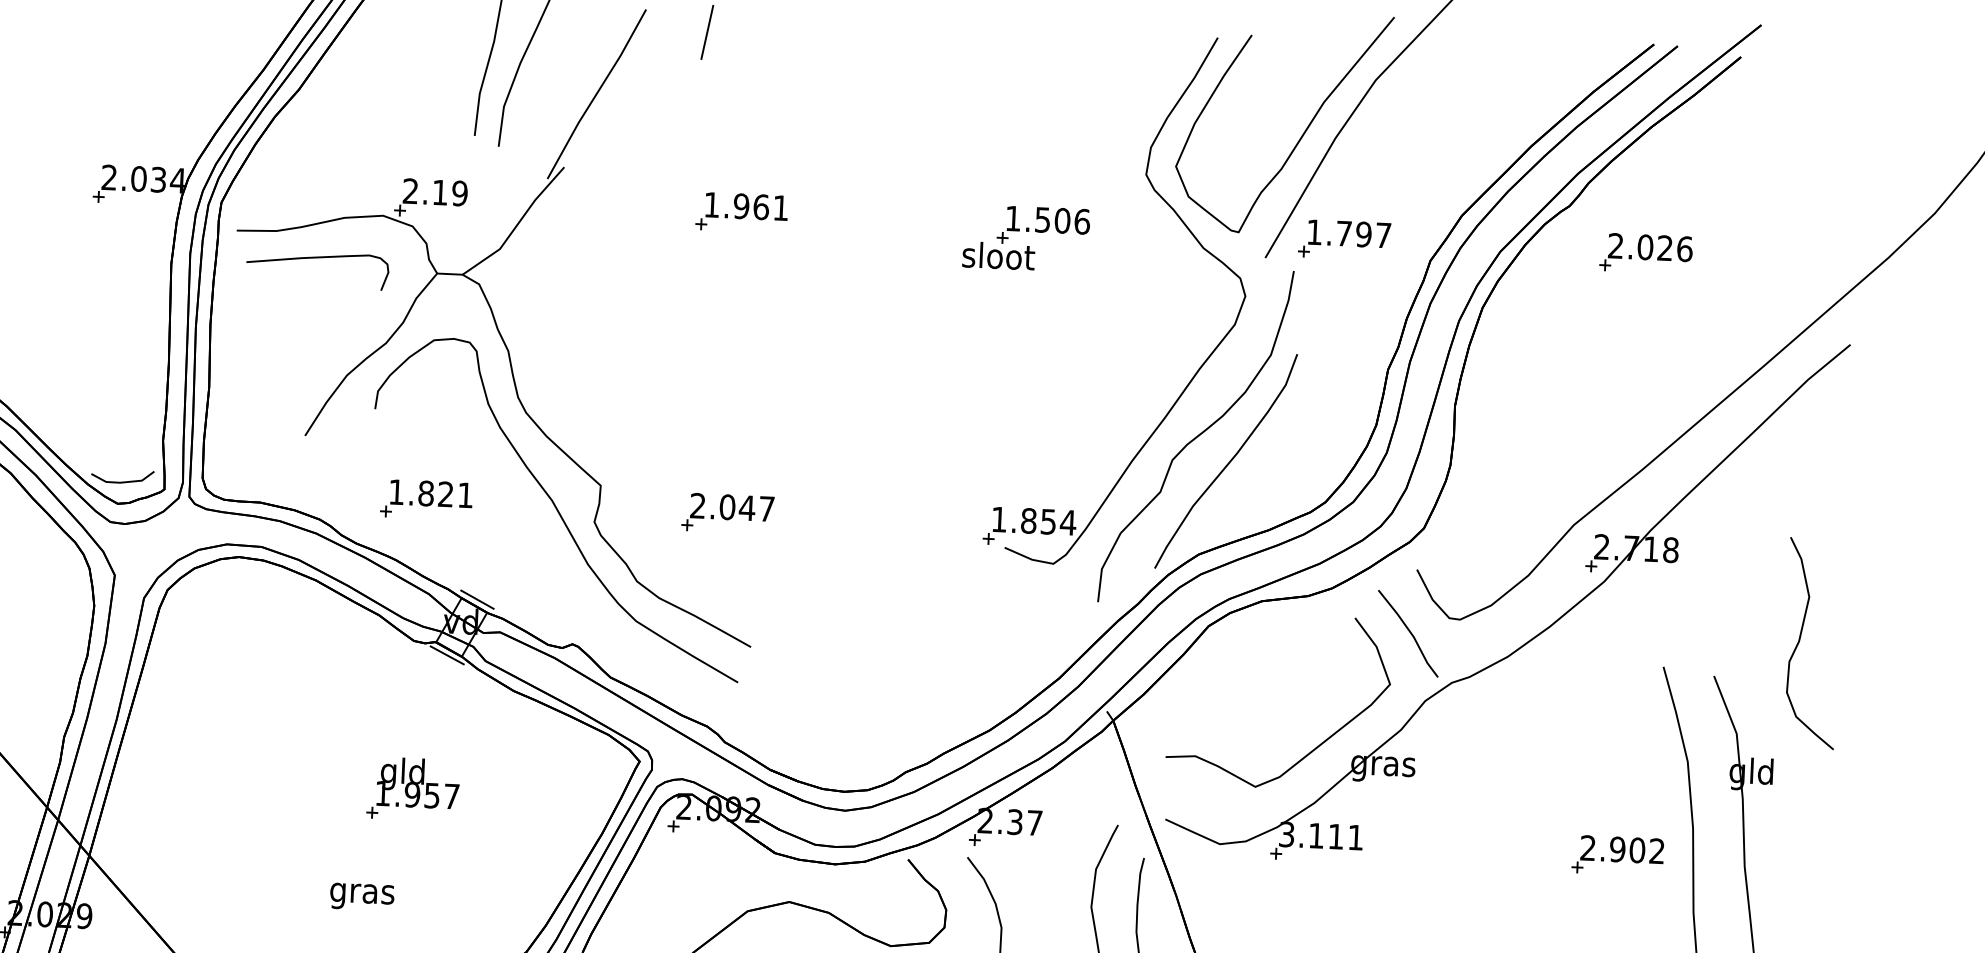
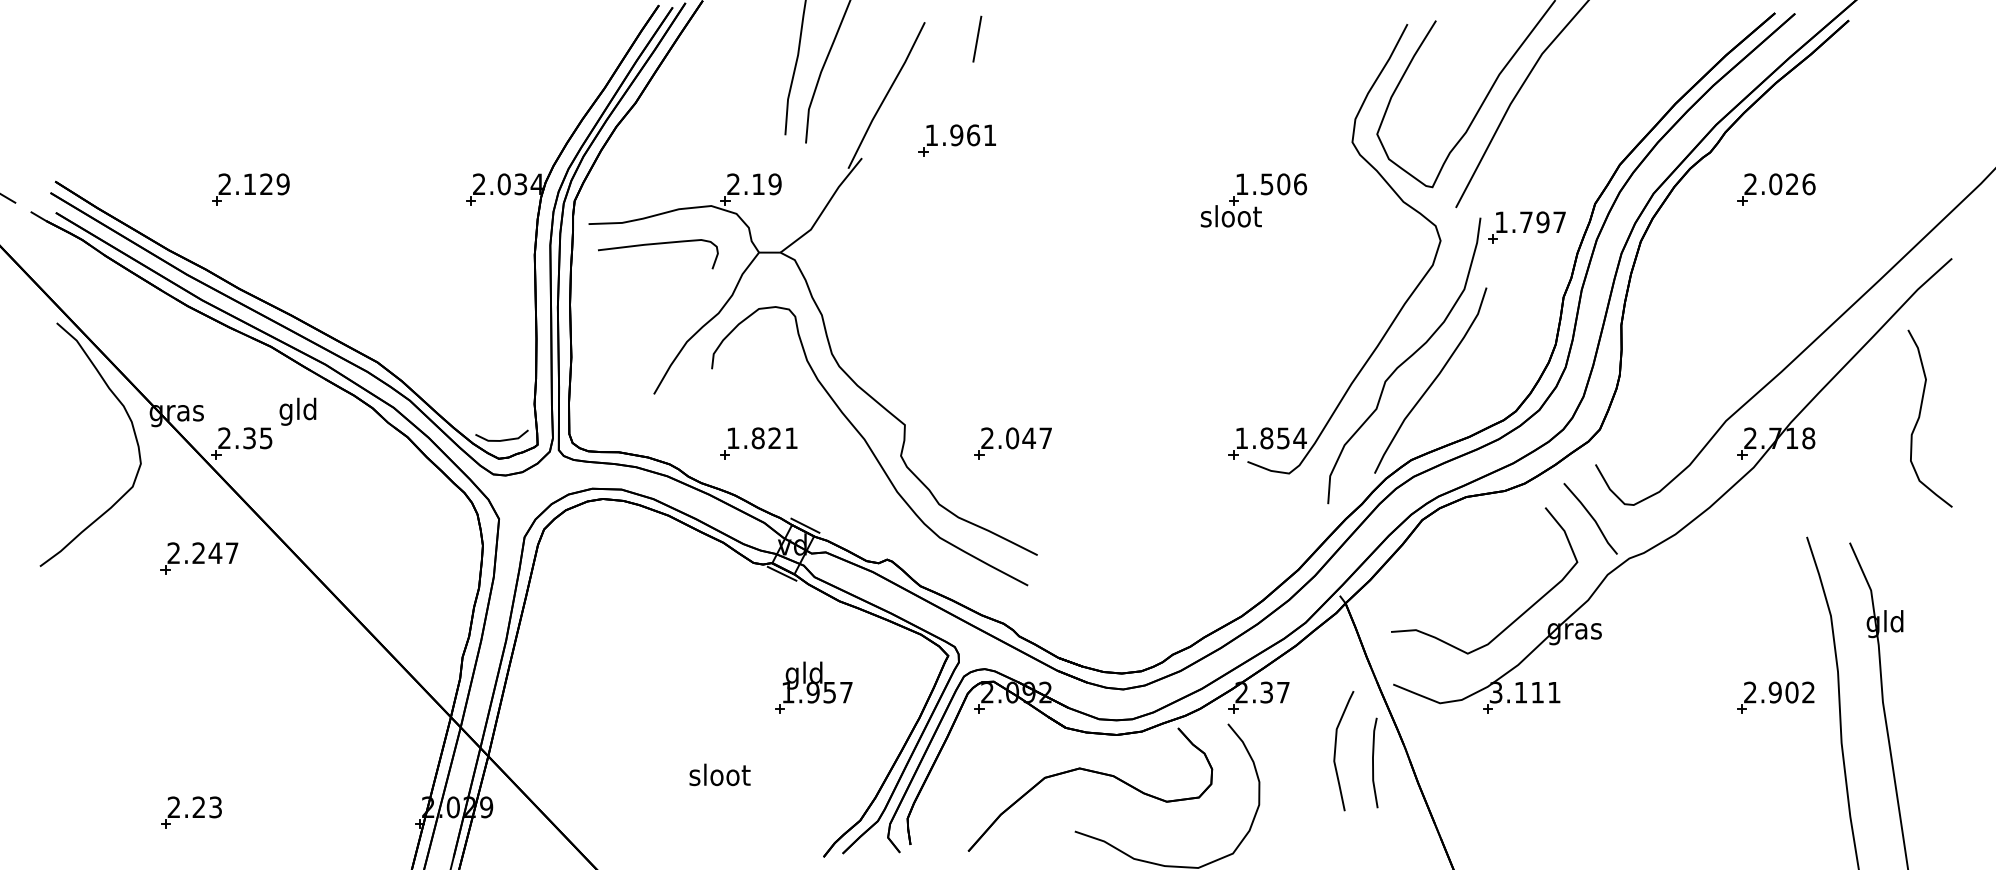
part: (740, 212) -> (956, 140), moved
part: (1343, 239) -> (1526, 227), moved
curve: (1800, 640) -> (1920, 416), moved
part: (413, 788) -> (813, 687), moved
text: (362, 893) -> (719, 777), gras -> sloot

